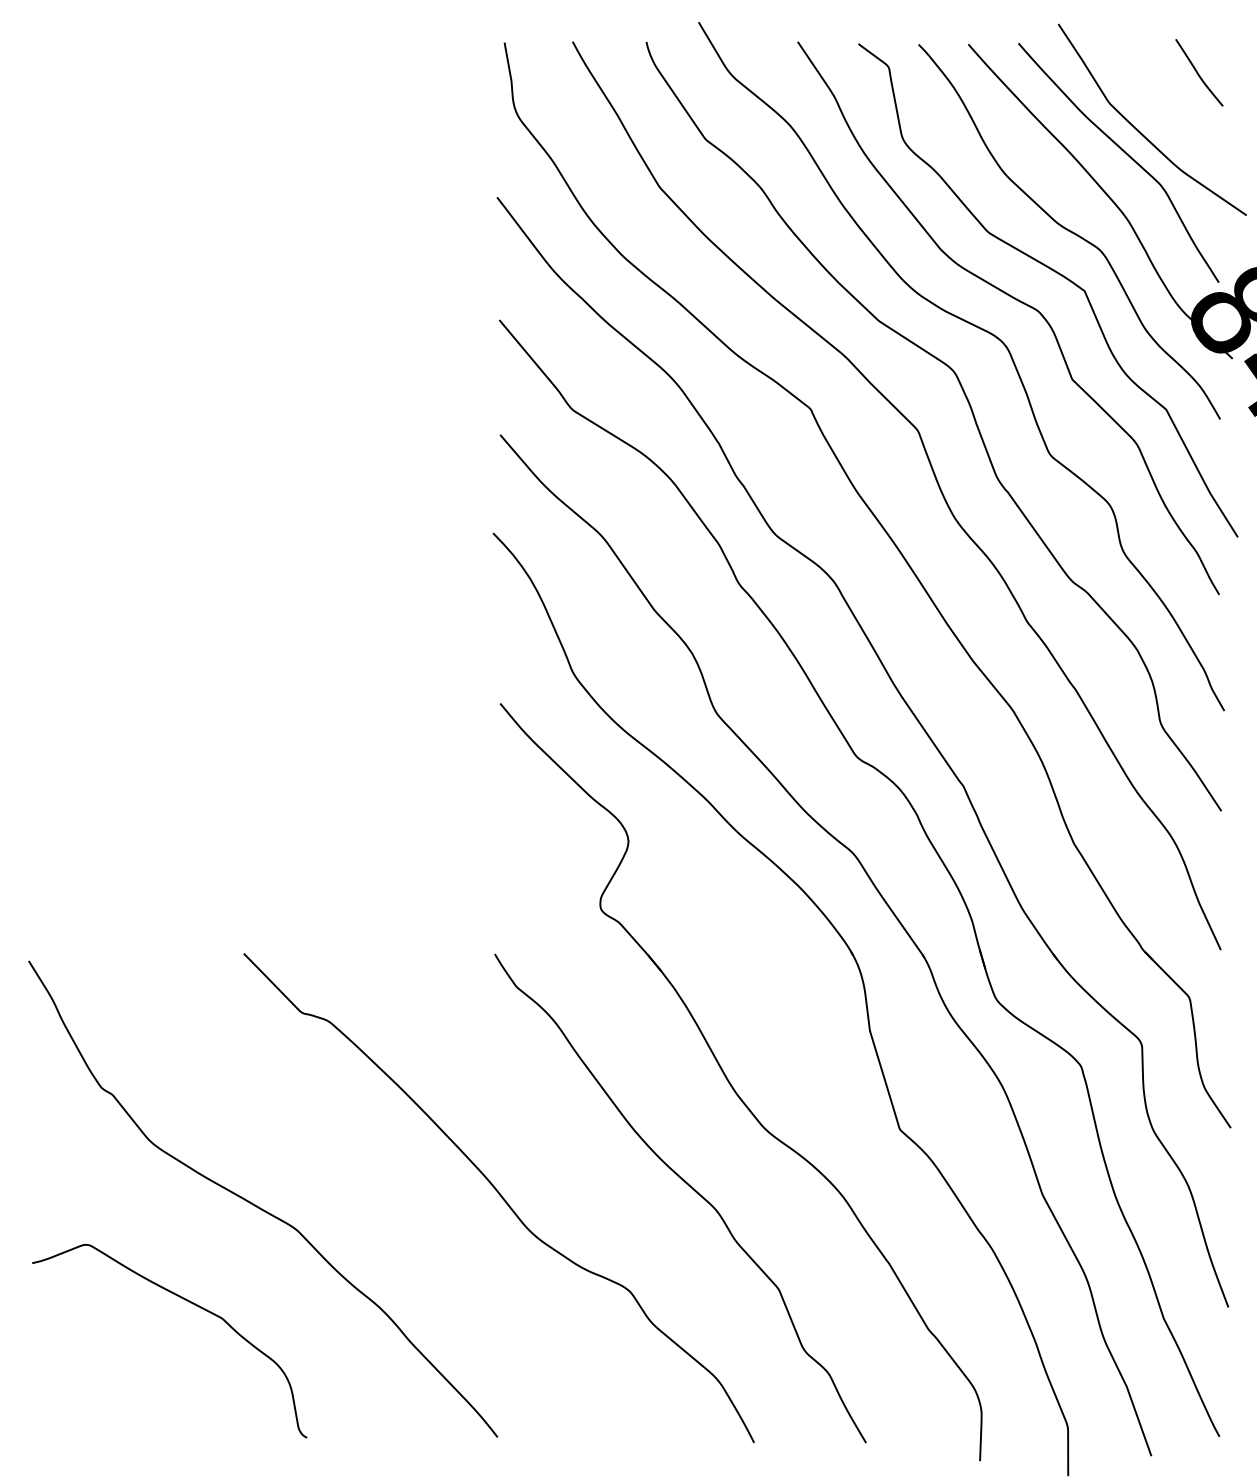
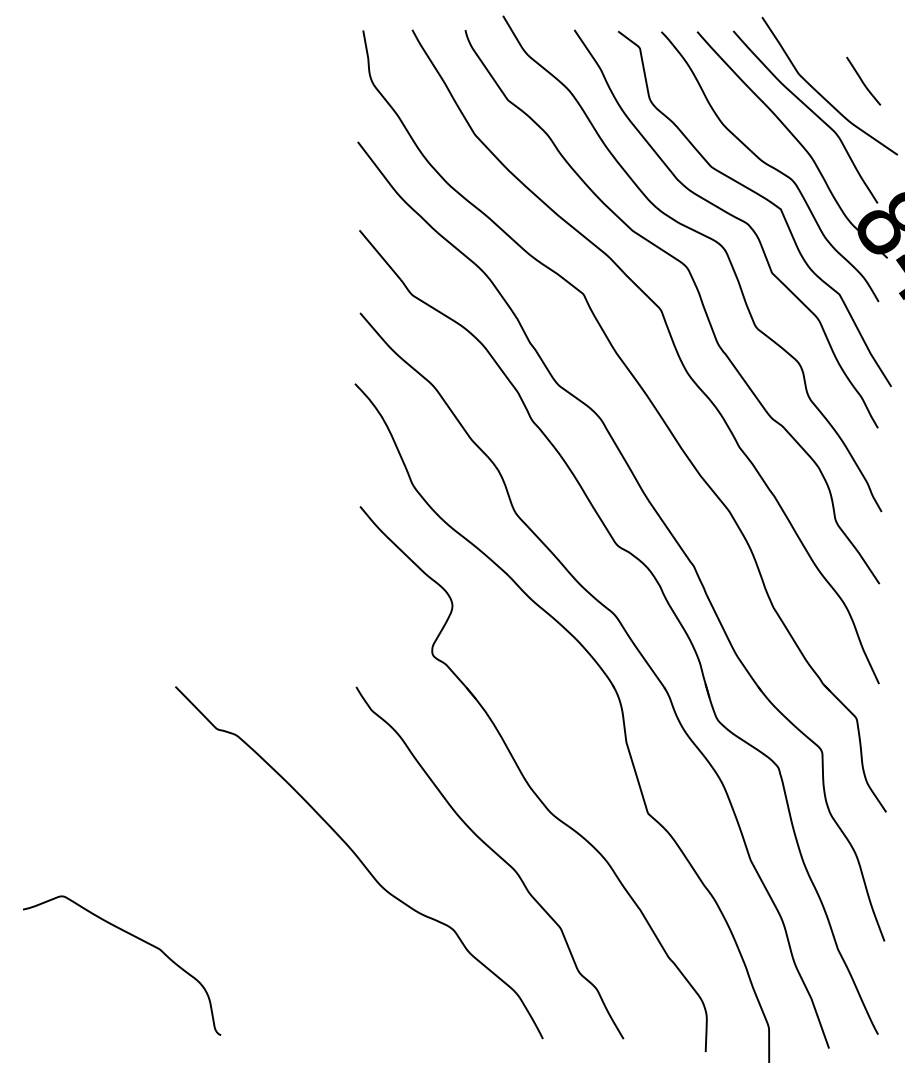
curve: (1197, 71) -> (862, 80), moved
curve: (259, 1206) -> (186, 868), removed

